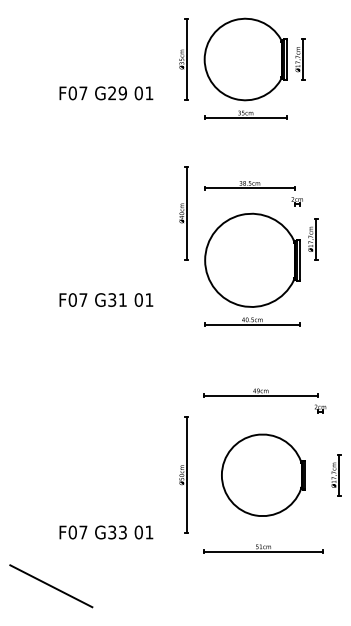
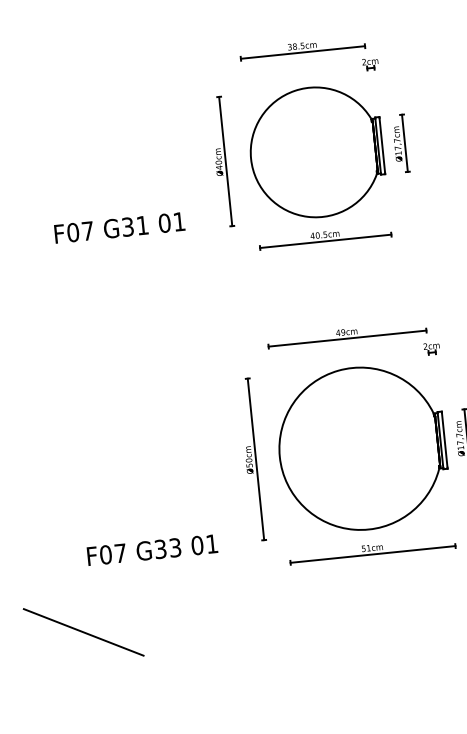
part: (183, 213) -> (221, 162), moved
part: (313, 239) -> (401, 143), moved
part: (263, 475) -> (362, 448), size x1.43

